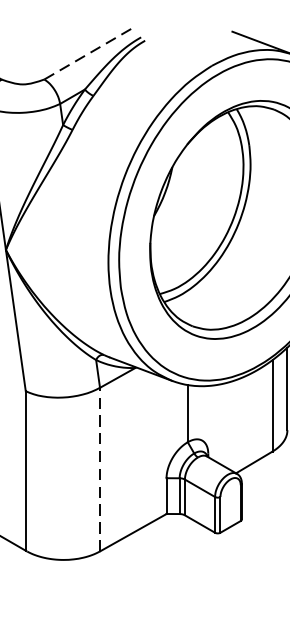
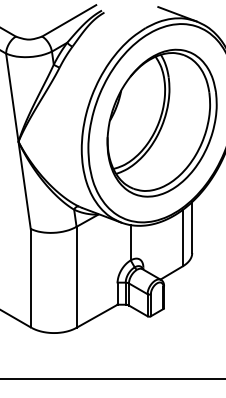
line: (88, 53) -> (69, 20), dashed -> solid
line: (99, 468) -> (76, 276), dashed -> solid

